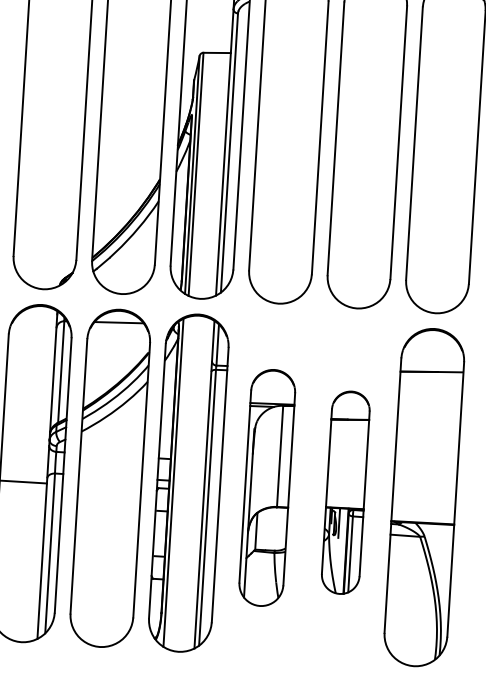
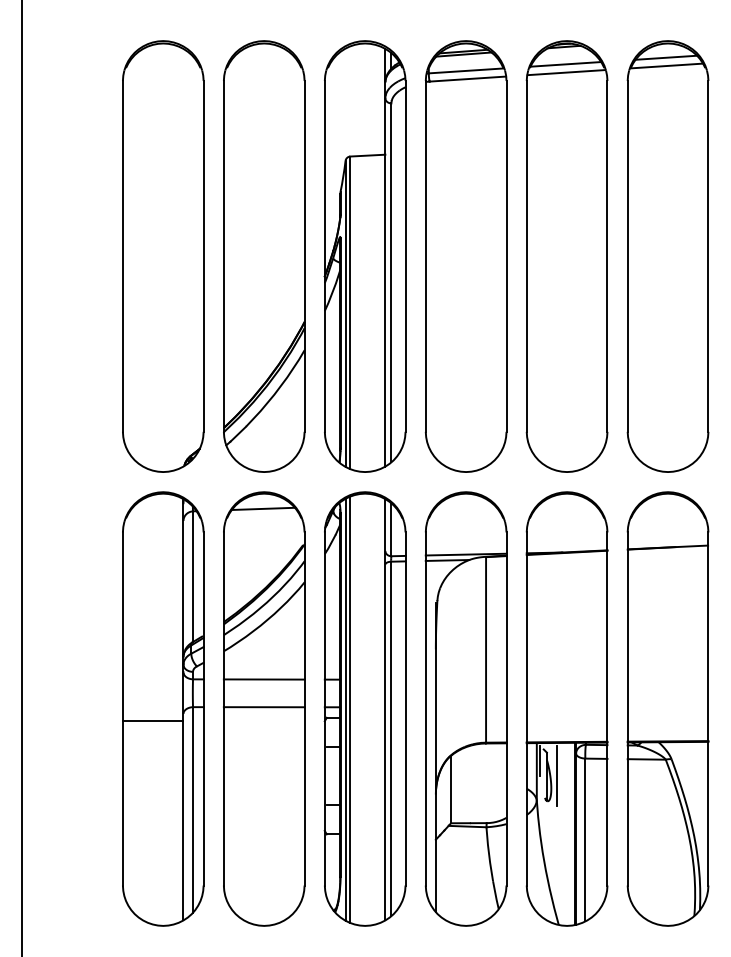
line: (111, 455) -> (263, 679), added
line: (109, 477) -> (263, 707), added
line: (177, 482) -> (350, 709), added
part: (266, 487) -> (465, 708), size x1.43
part: (345, 492) -> (566, 708), size x1.67

